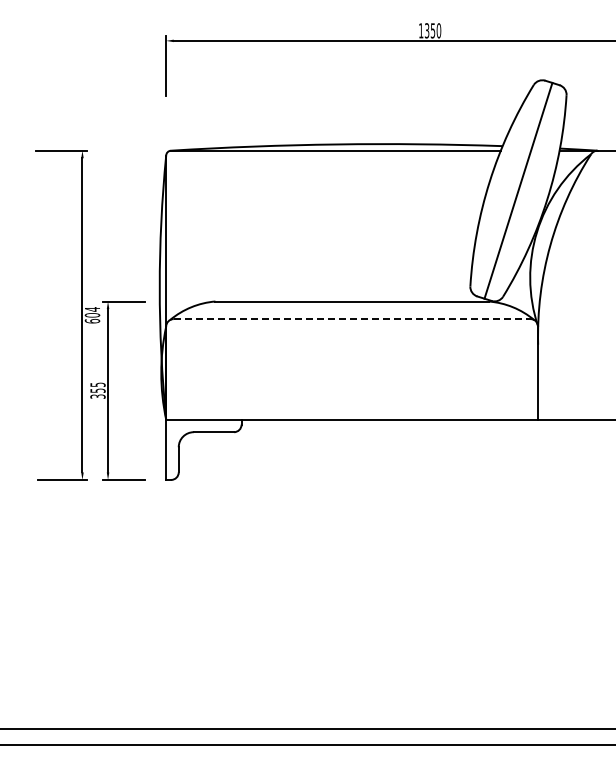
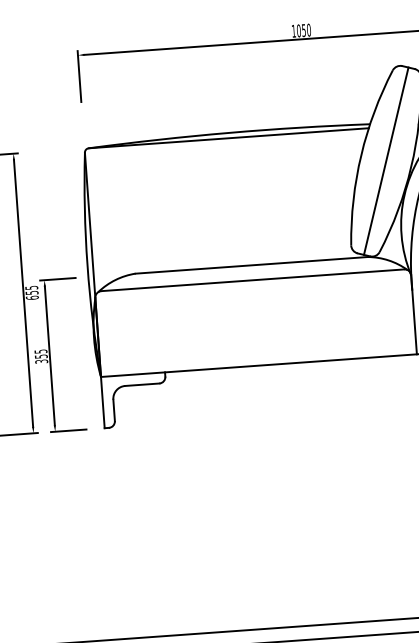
text: (426, 30) -> (298, 30), 1350 -> 1050
text: (92, 312) -> (31, 290), 604 -> 655
line: (352, 319) -> (253, 280), dashed -> solid

